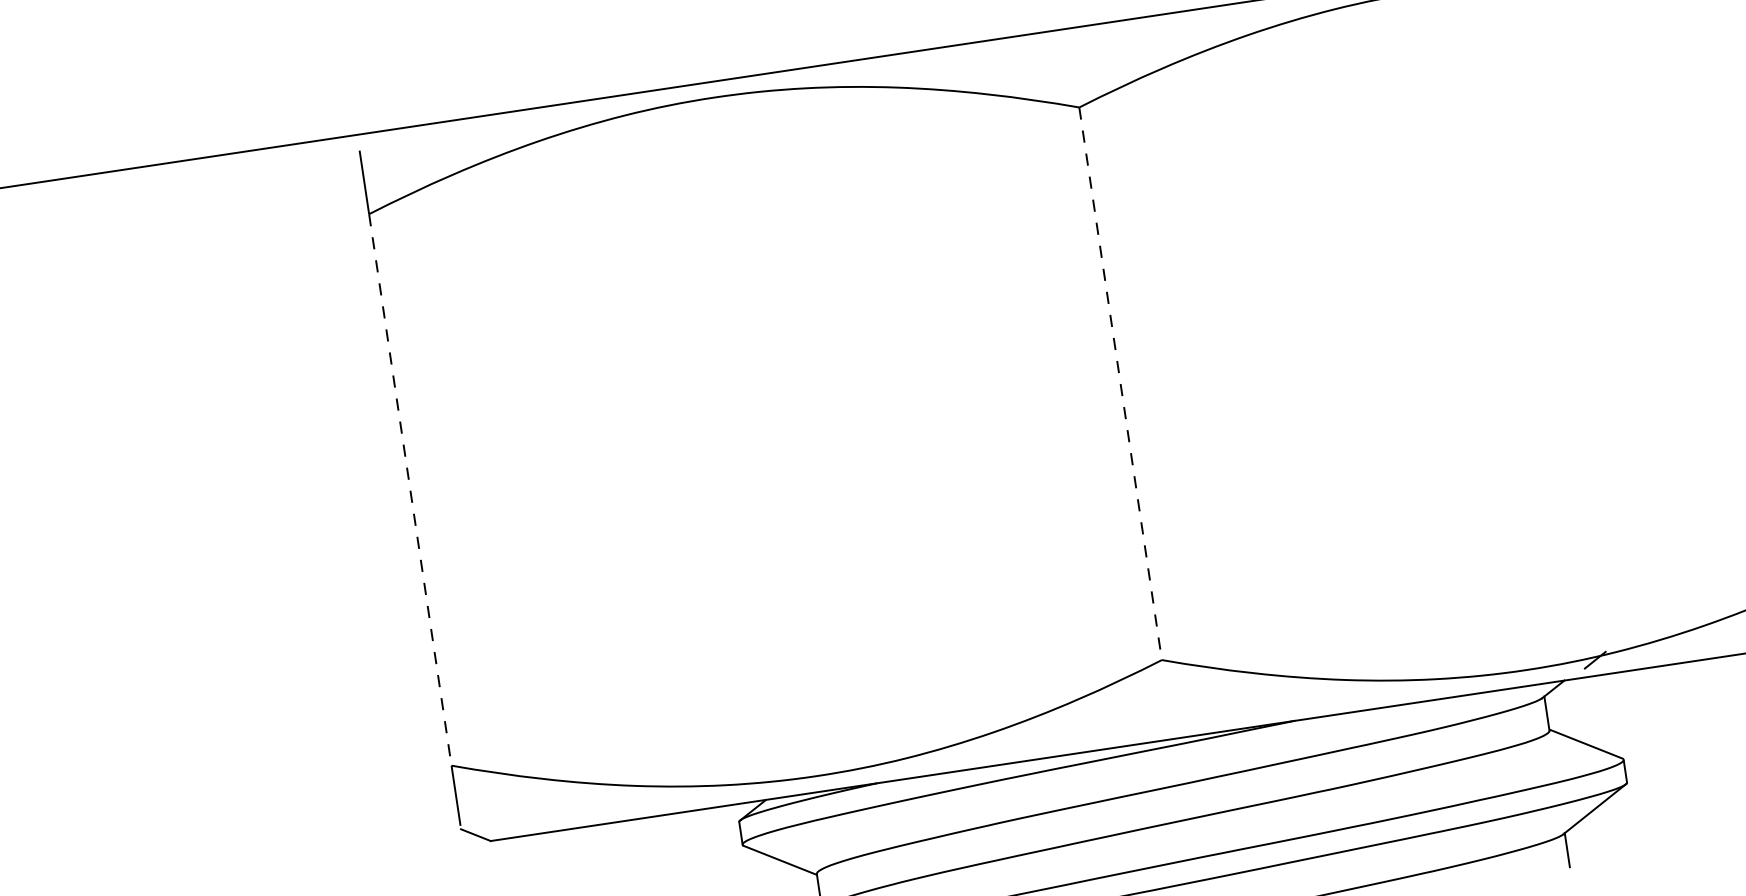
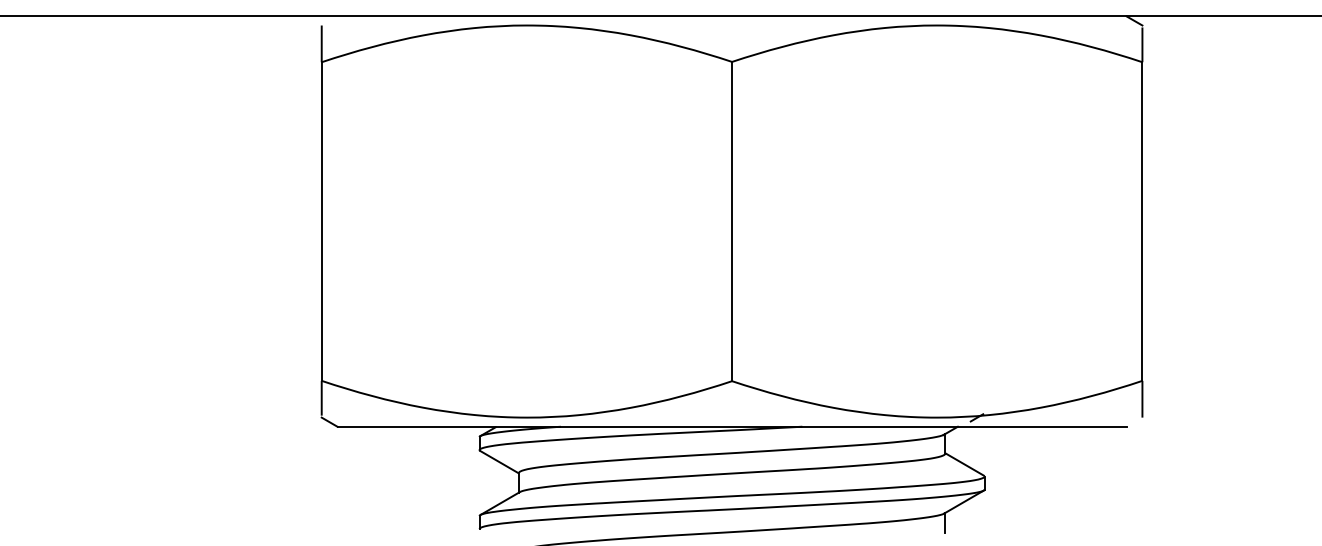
line: (1121, 383) -> (732, 221), dashed -> solid
line: (410, 491) -> (321, 222), dashed -> solid

